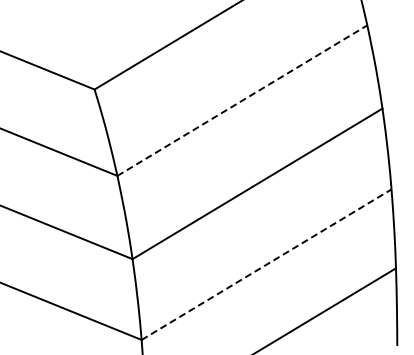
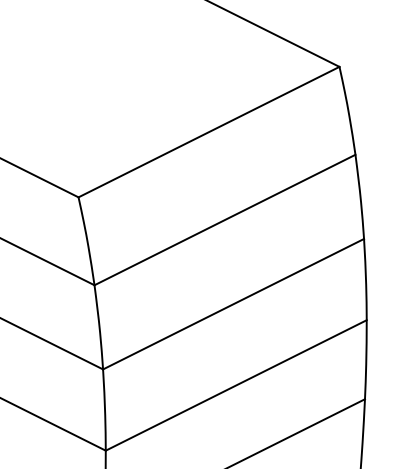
line: (241, 101) -> (224, 220), dashed -> solid
line: (266, 264) -> (236, 385), dashed -> solid

